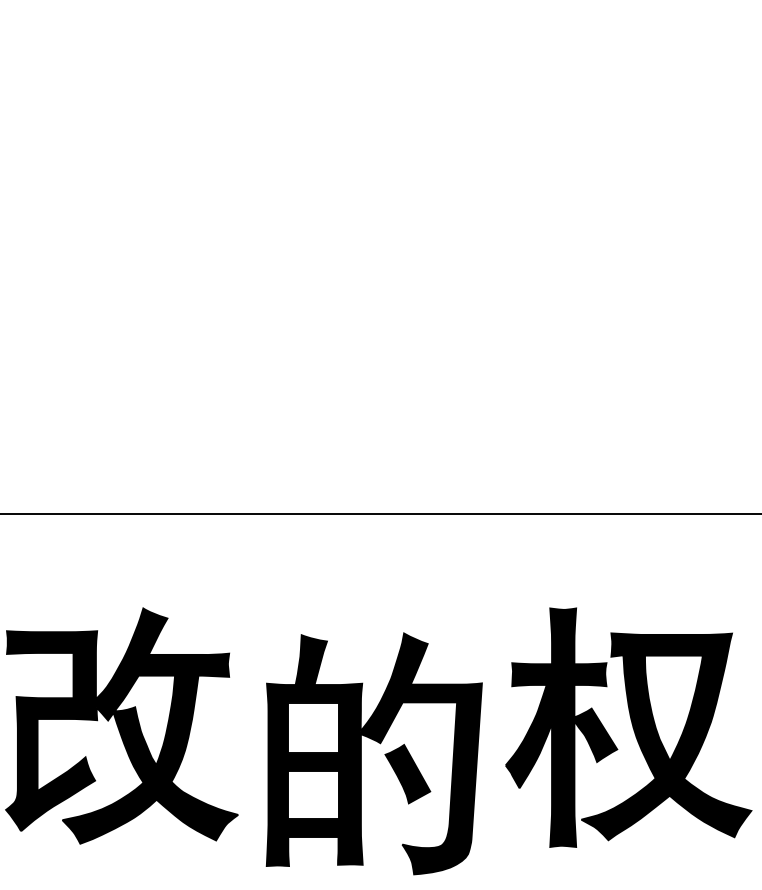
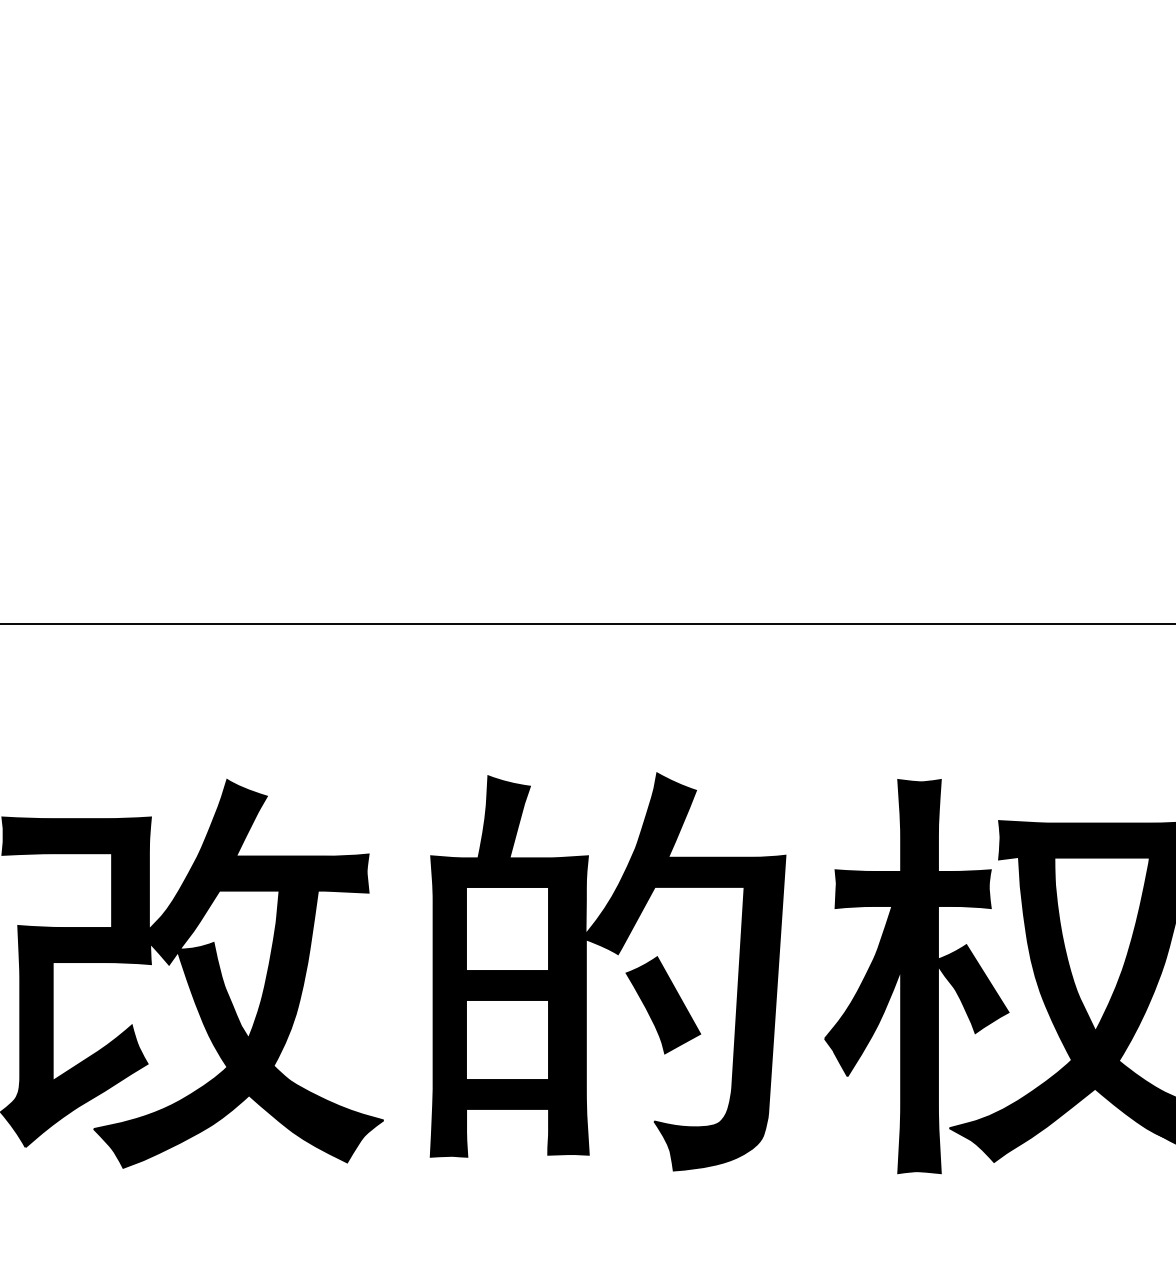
part: (384, 754) -> (624, 972), moved

